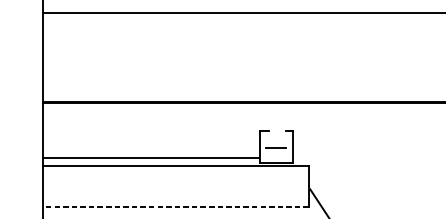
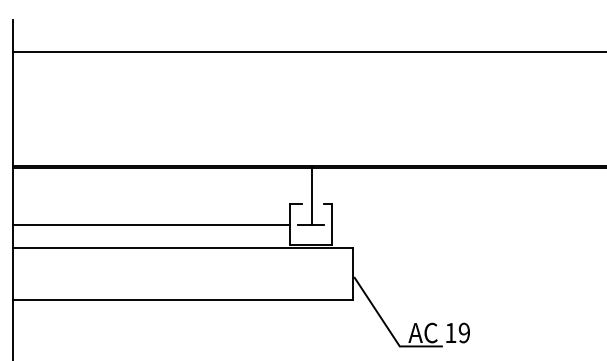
line: (276, 124) -> (311, 195), added
line: (150, 158) -> (150, 224), moved
line: (175, 206) -> (182, 300), dashed -> solid

